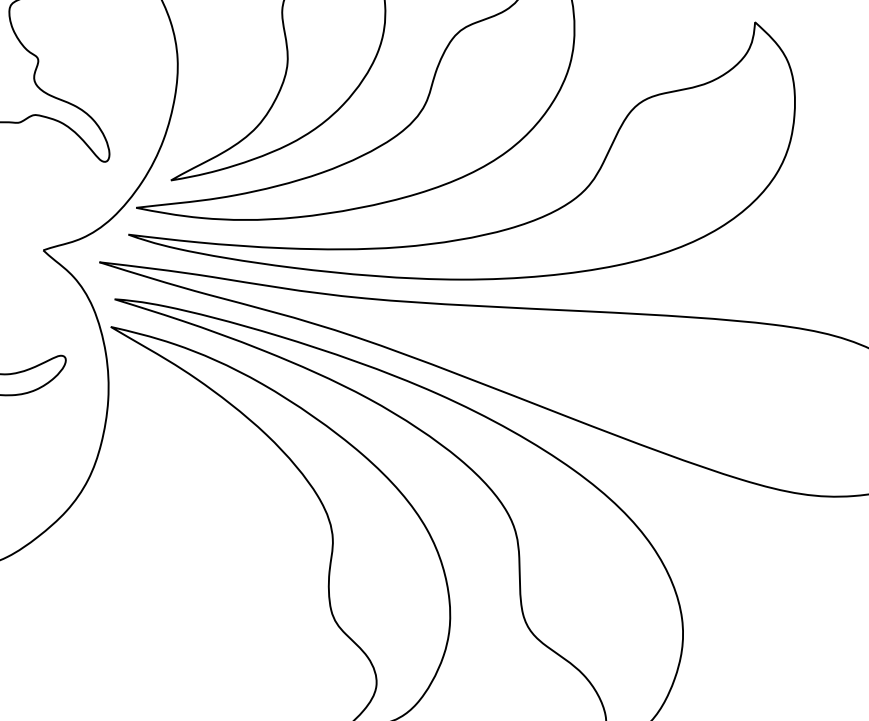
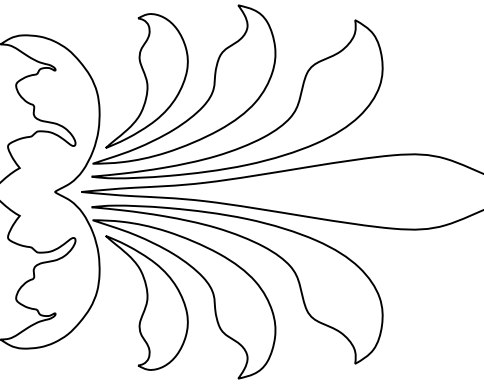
part: (187, 524) -> (146, 302), added

